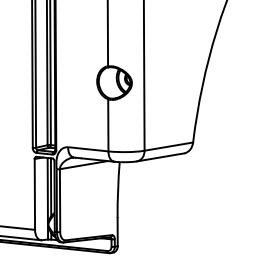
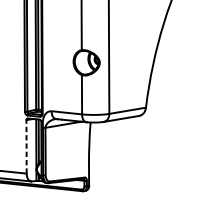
line: (34, 193) -> (26, 146), solid -> dashed

